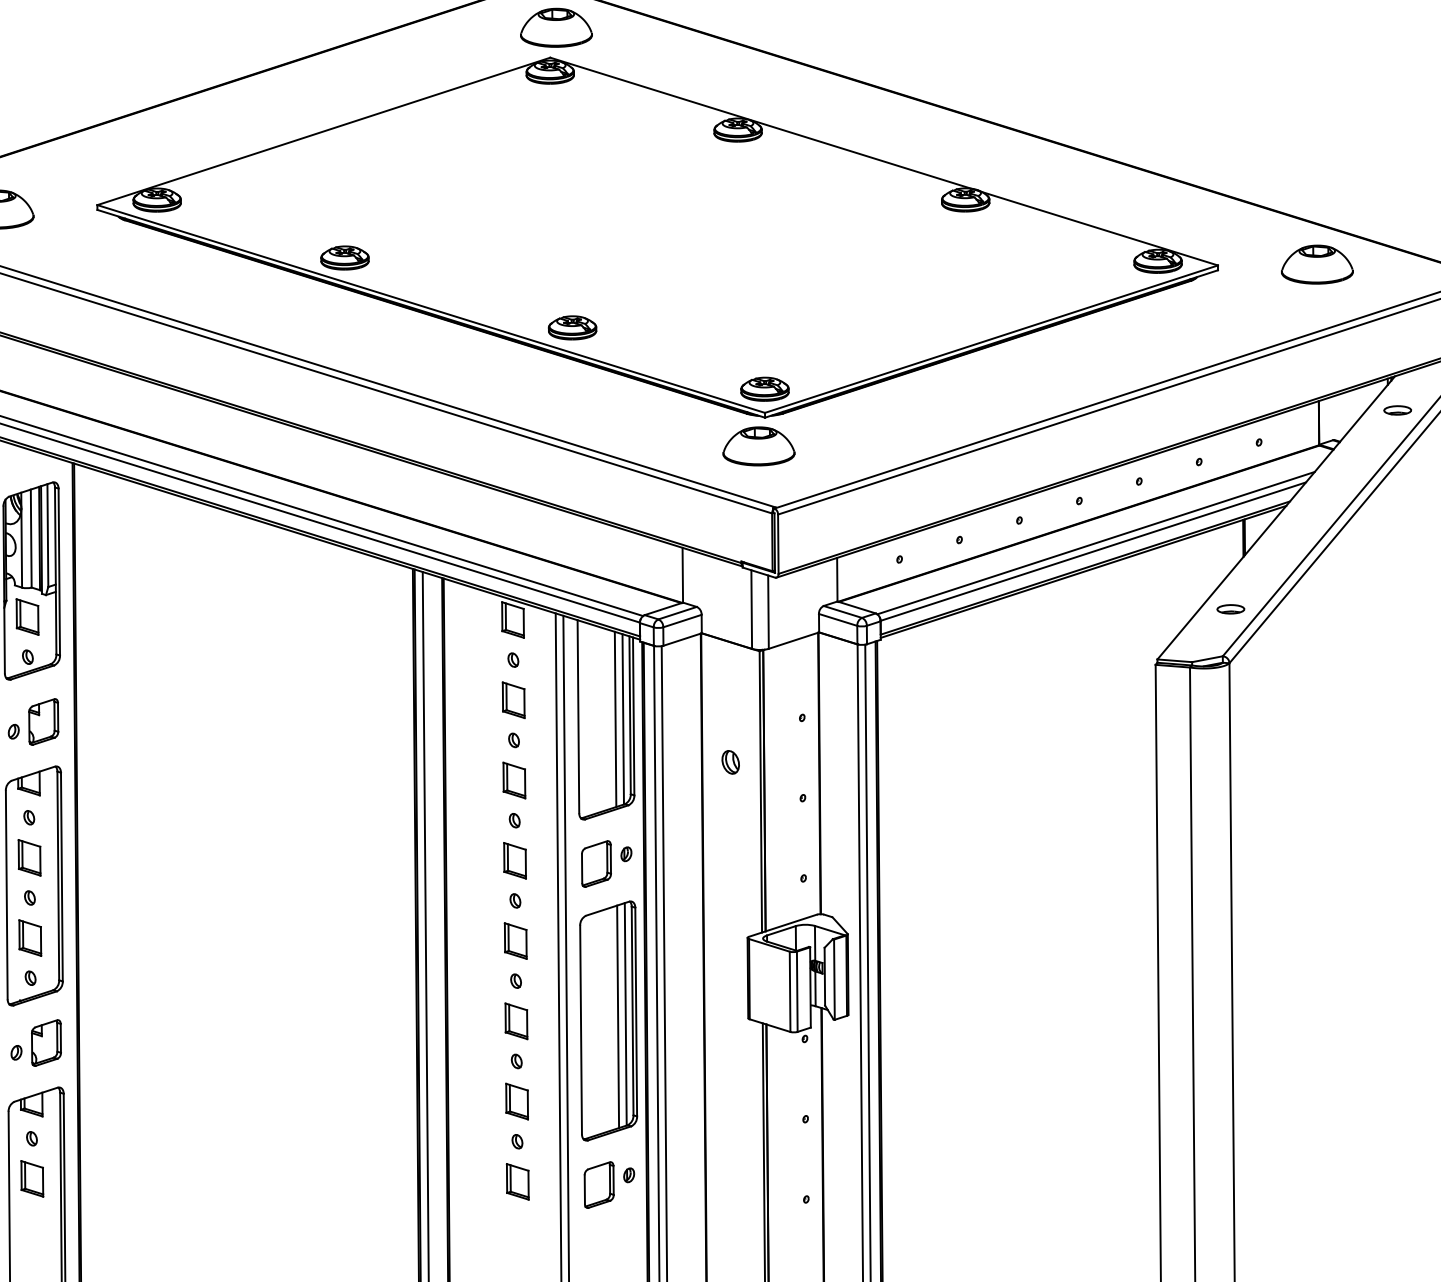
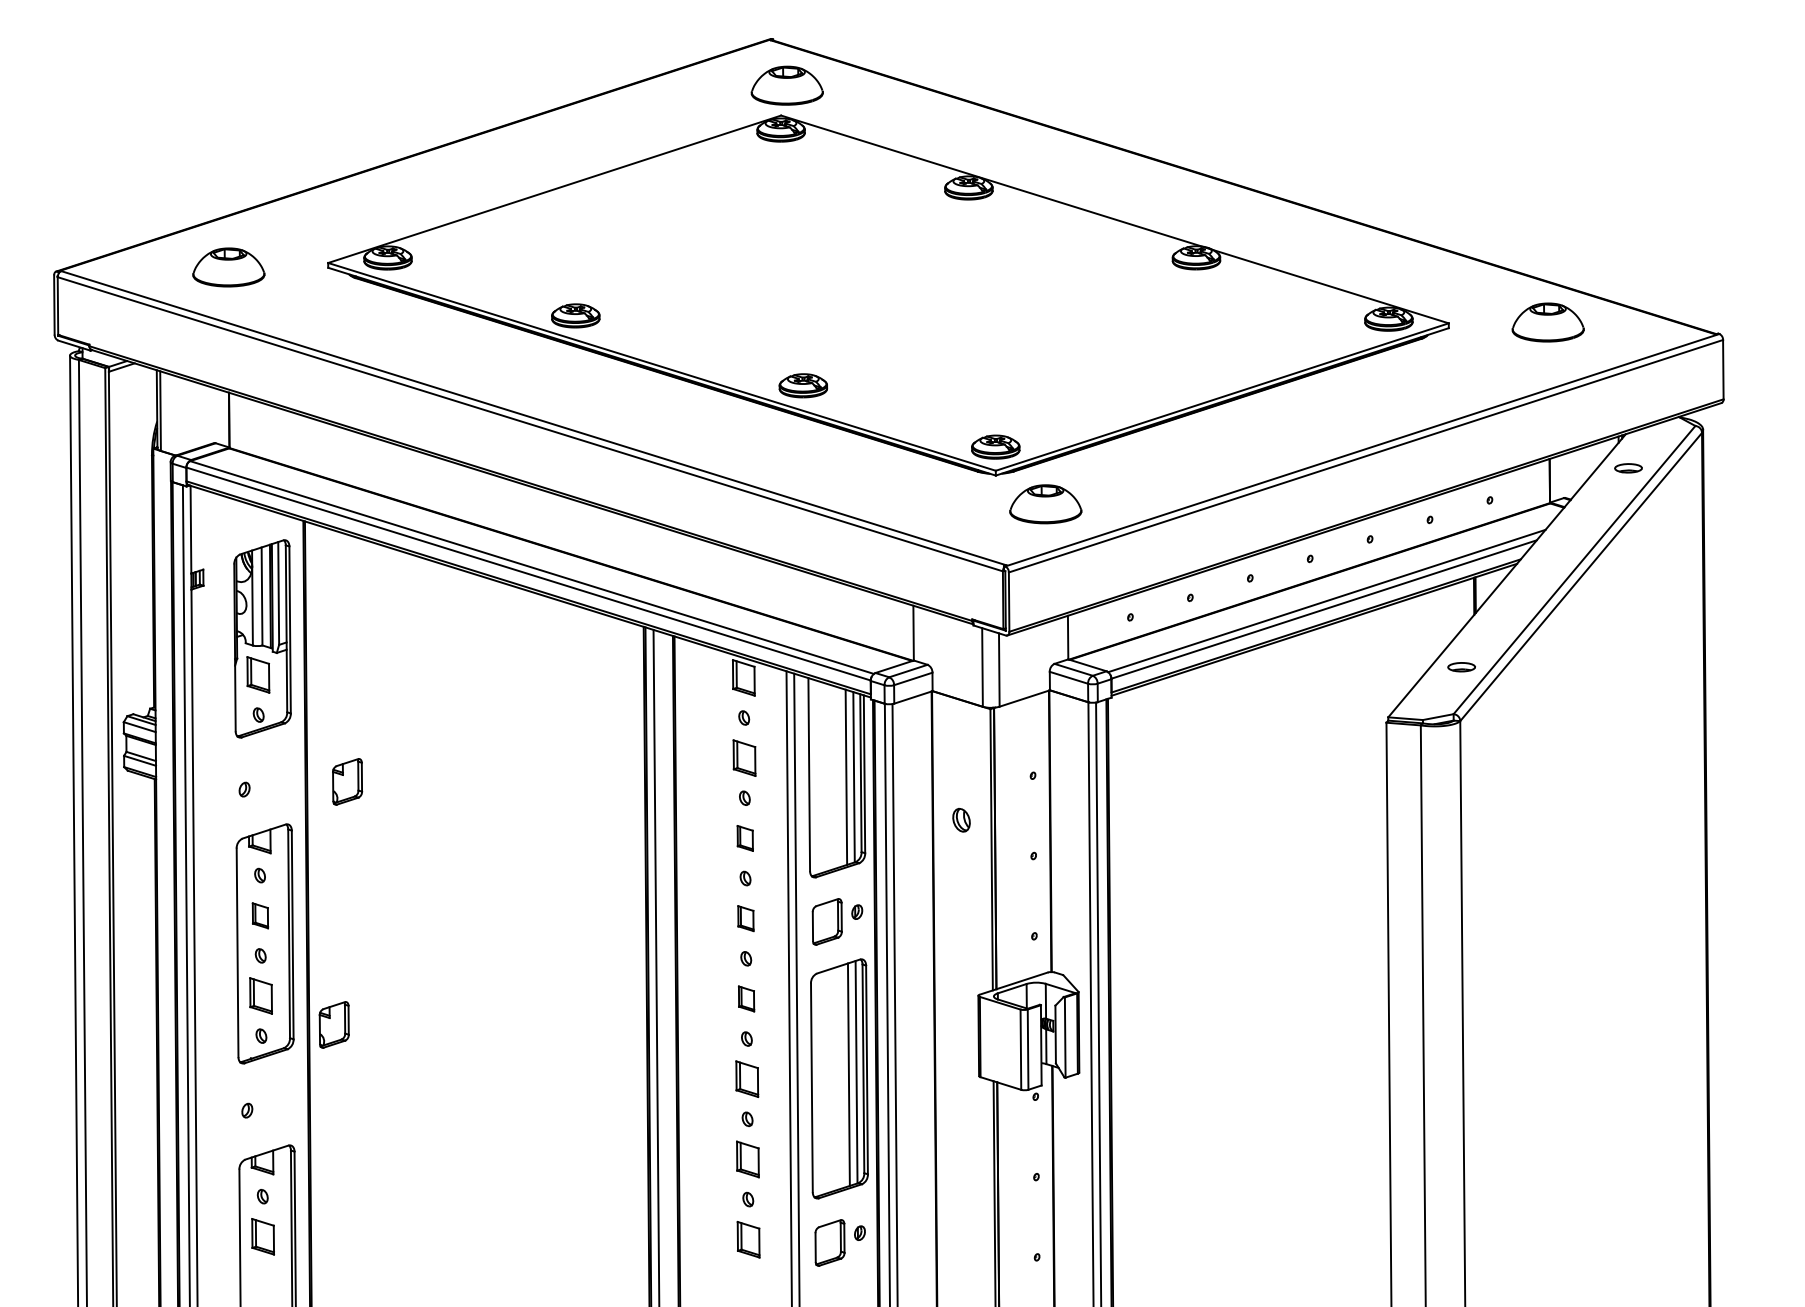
part: (758, 446) -> (1045, 504), moved
part: (43, 721) -> (347, 781), moved
part: (514, 780) -> (745, 838), size x0.7
part: (29, 857) -> (260, 915), size x0.7
part: (514, 860) -> (745, 918), size x0.7
part: (515, 940) -> (746, 998), size x0.7
part: (45, 1042) -> (333, 1024), moved

